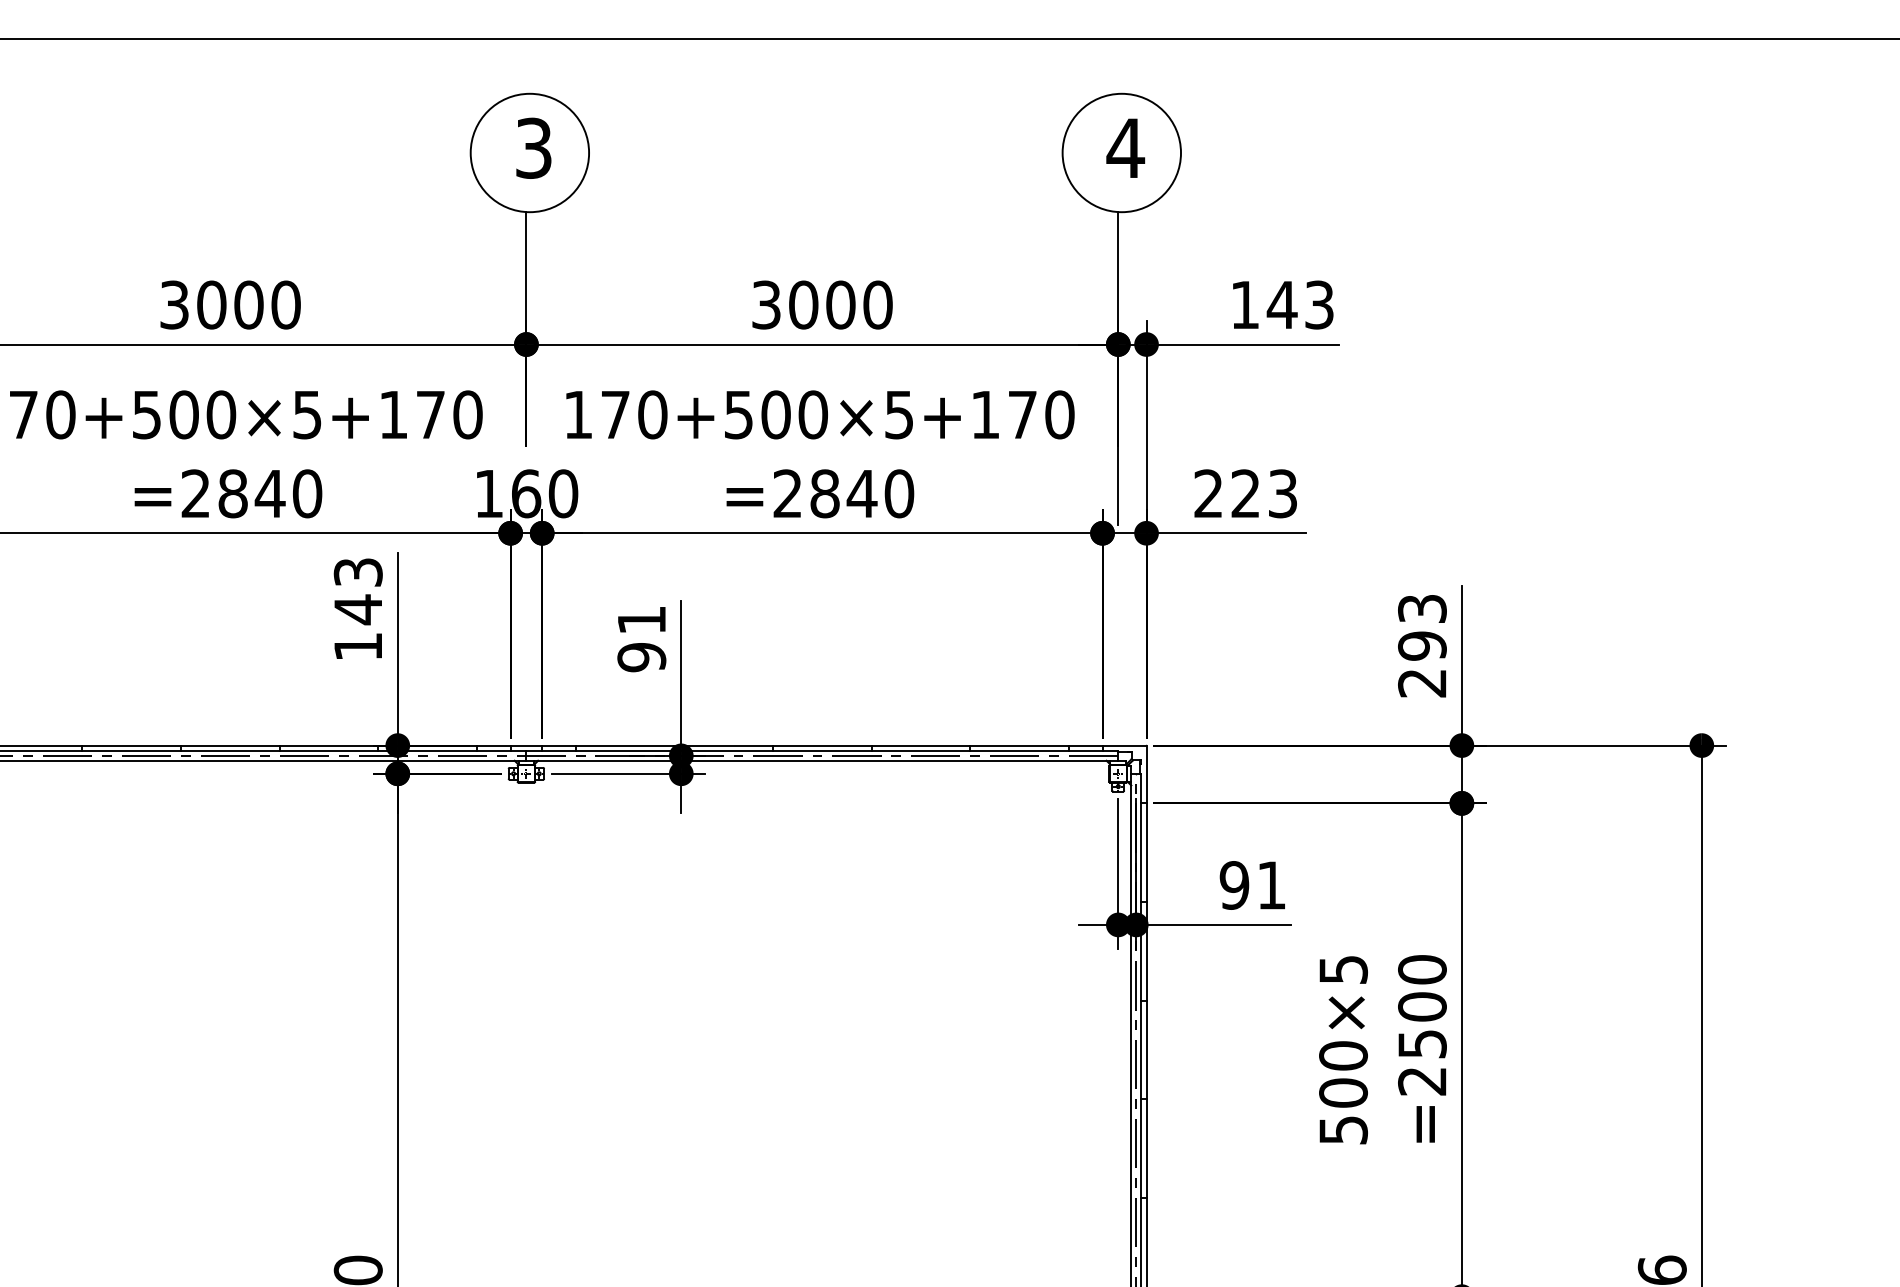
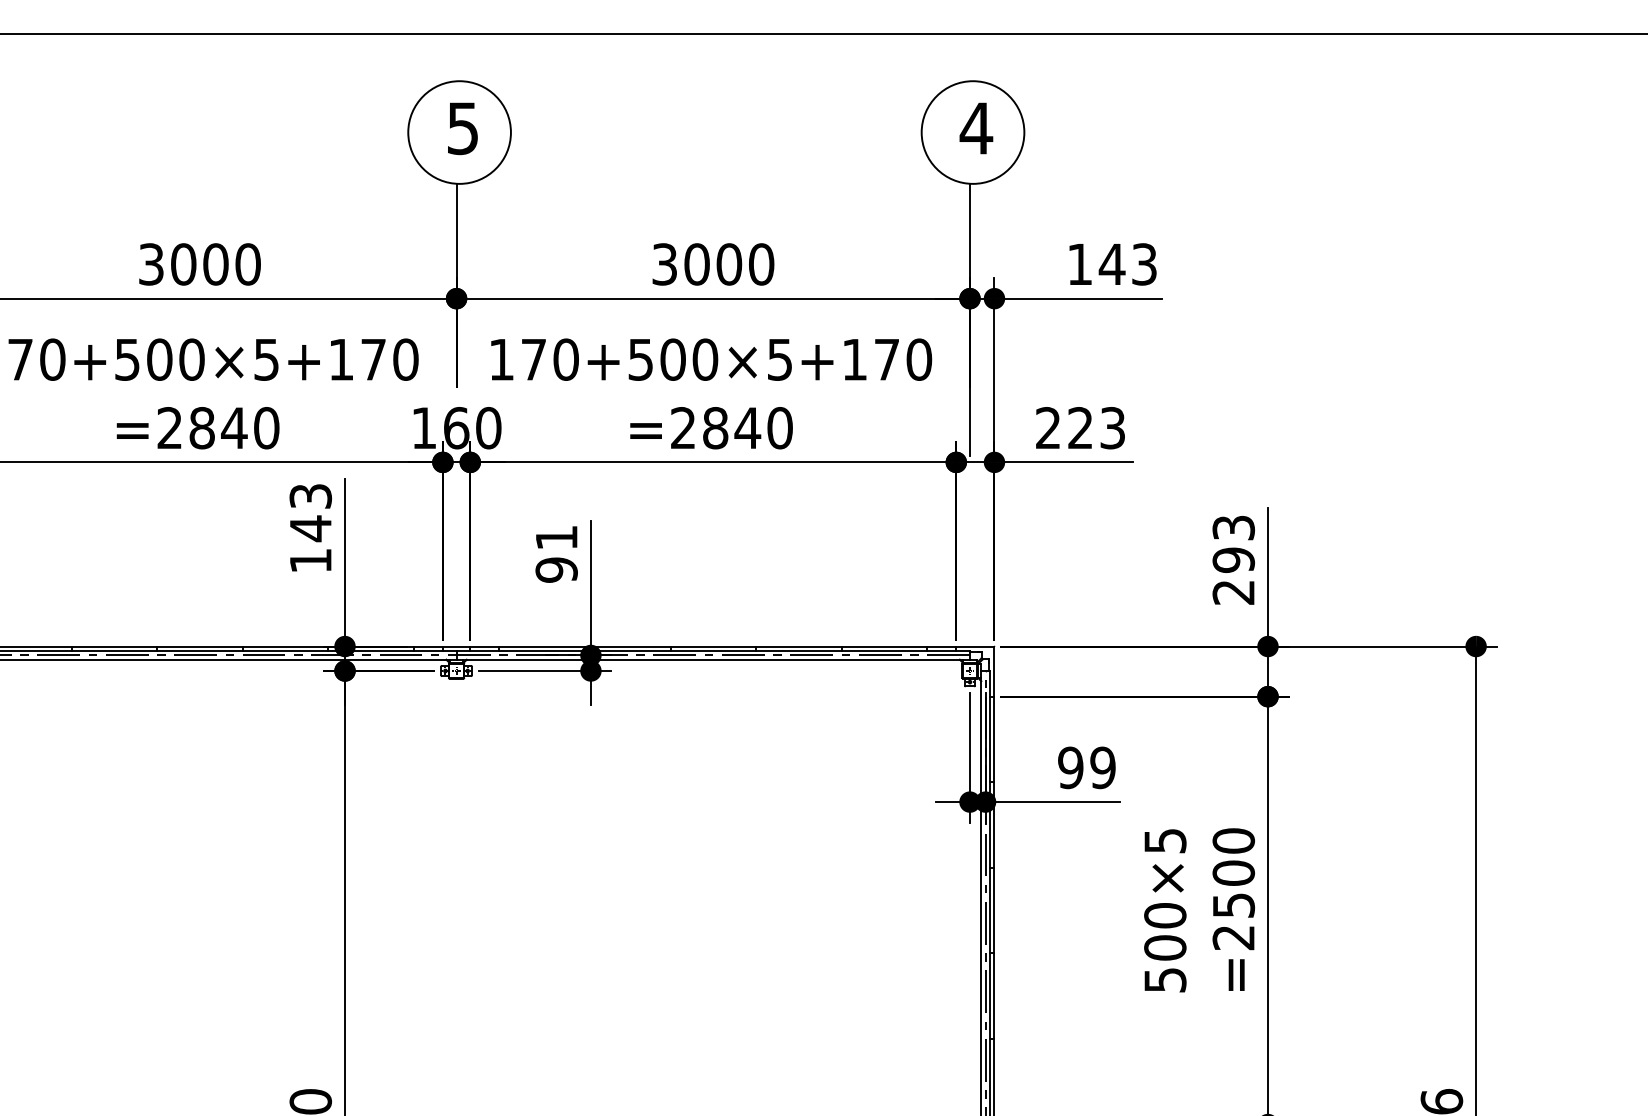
text: (534, 148) -> (463, 128), 3 -> 5
text: (1271, 885) -> (1102, 767), 91 -> 99

